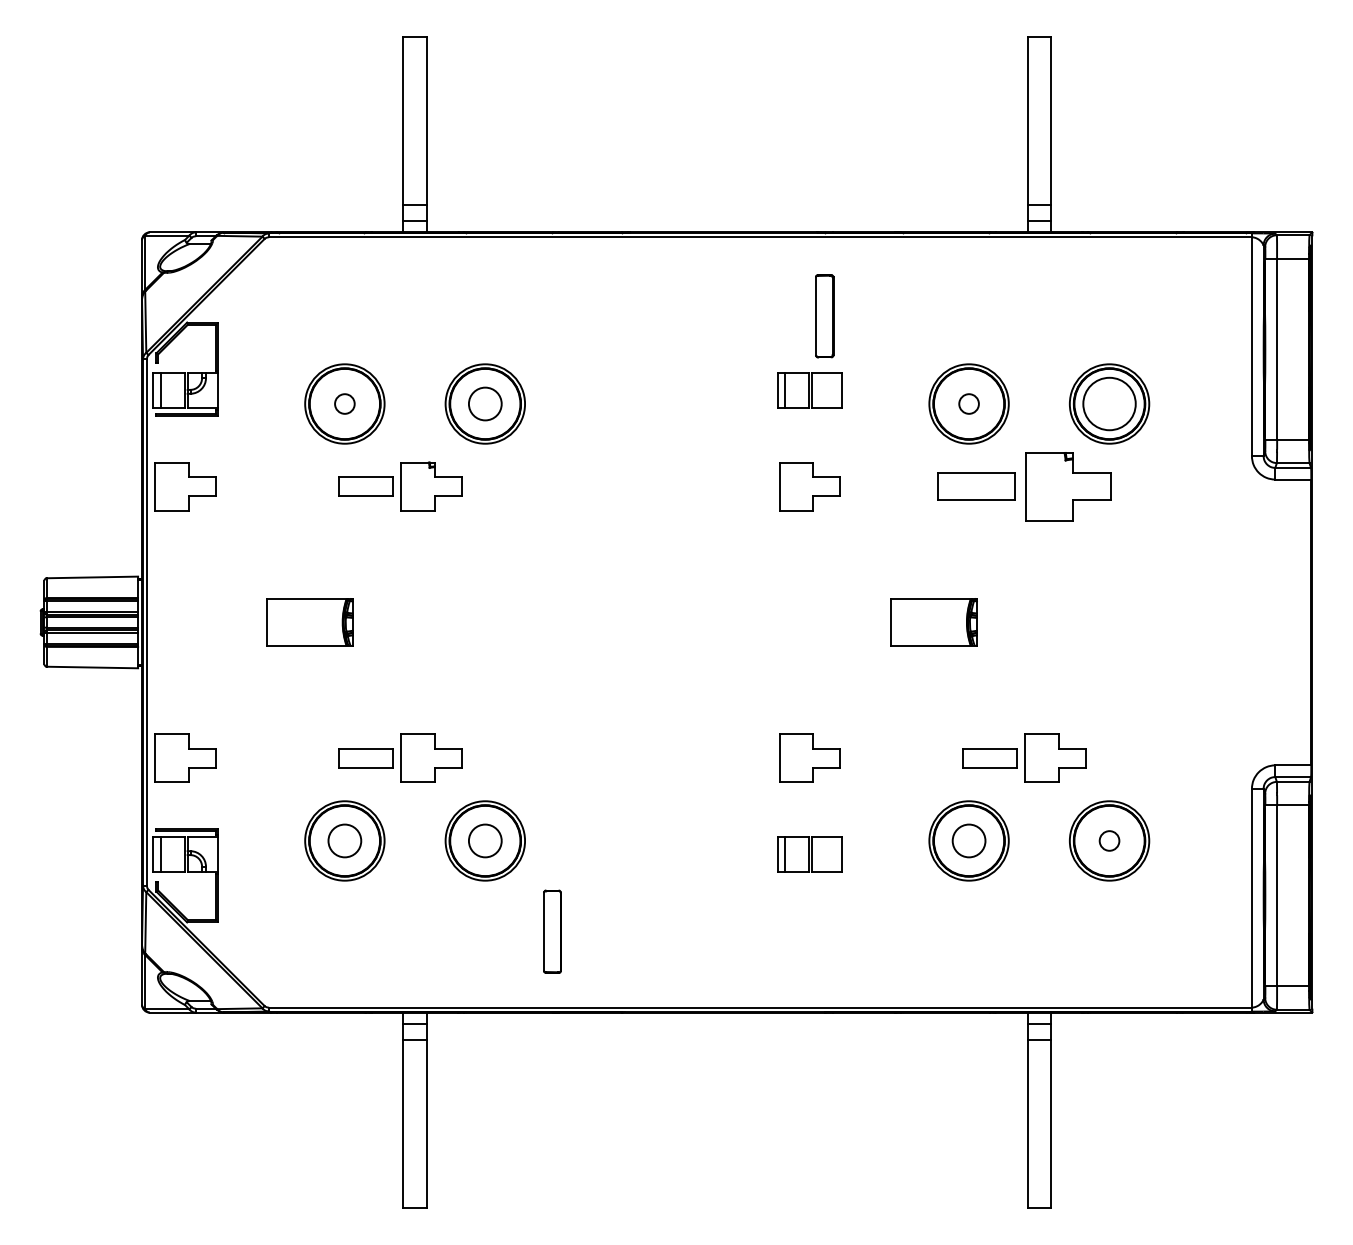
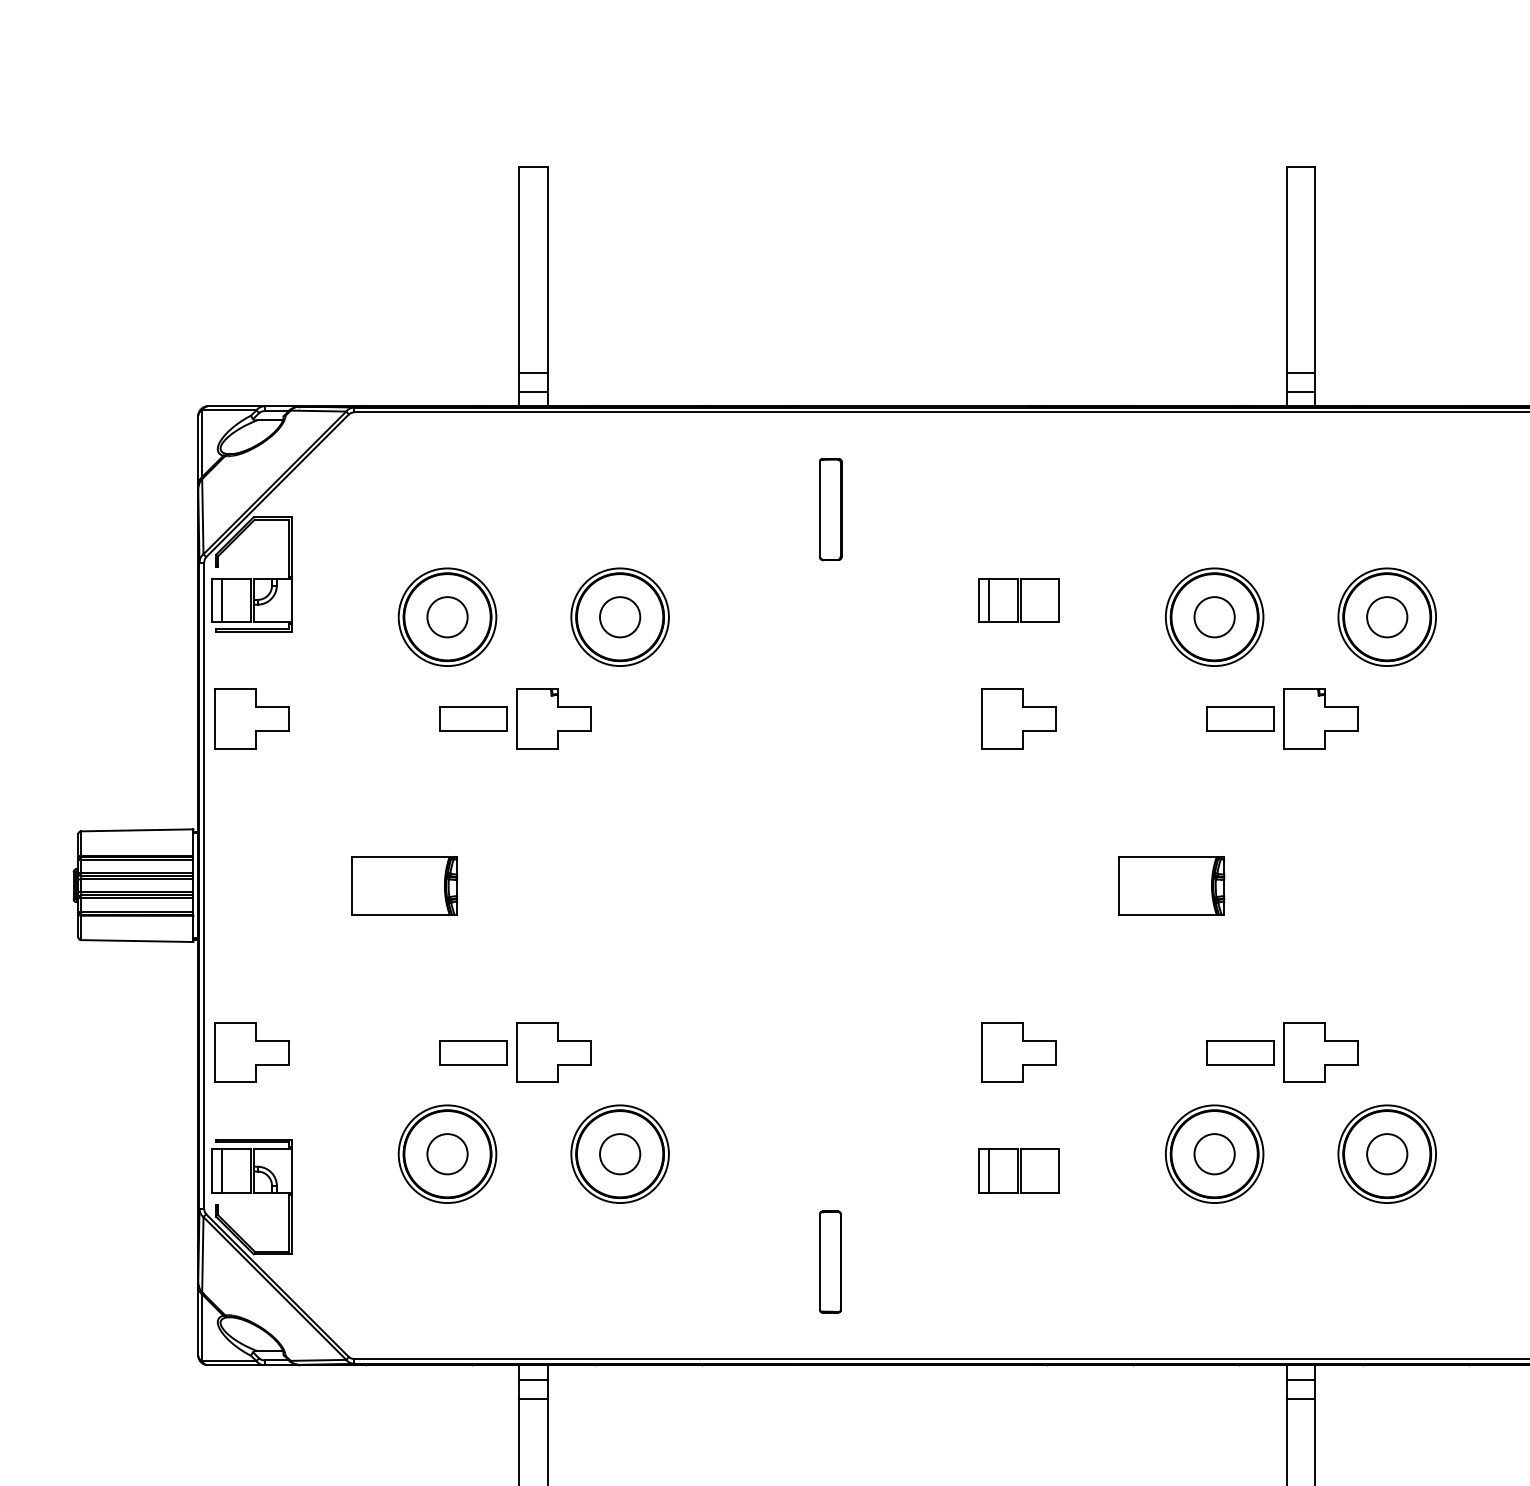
part: (824, 316) -> (830, 509), moved
circle: (344, 403) -> (447, 616), size x1.67
circle: (968, 403) -> (1213, 616), size x1.67
circle: (1109, 403) -> (1387, 616), size x0.62
part: (1024, 486) -> (1282, 718), size x0.71
circle: (1109, 840) -> (1387, 1153), size x1.67
part: (552, 931) -> (830, 1261), moved

